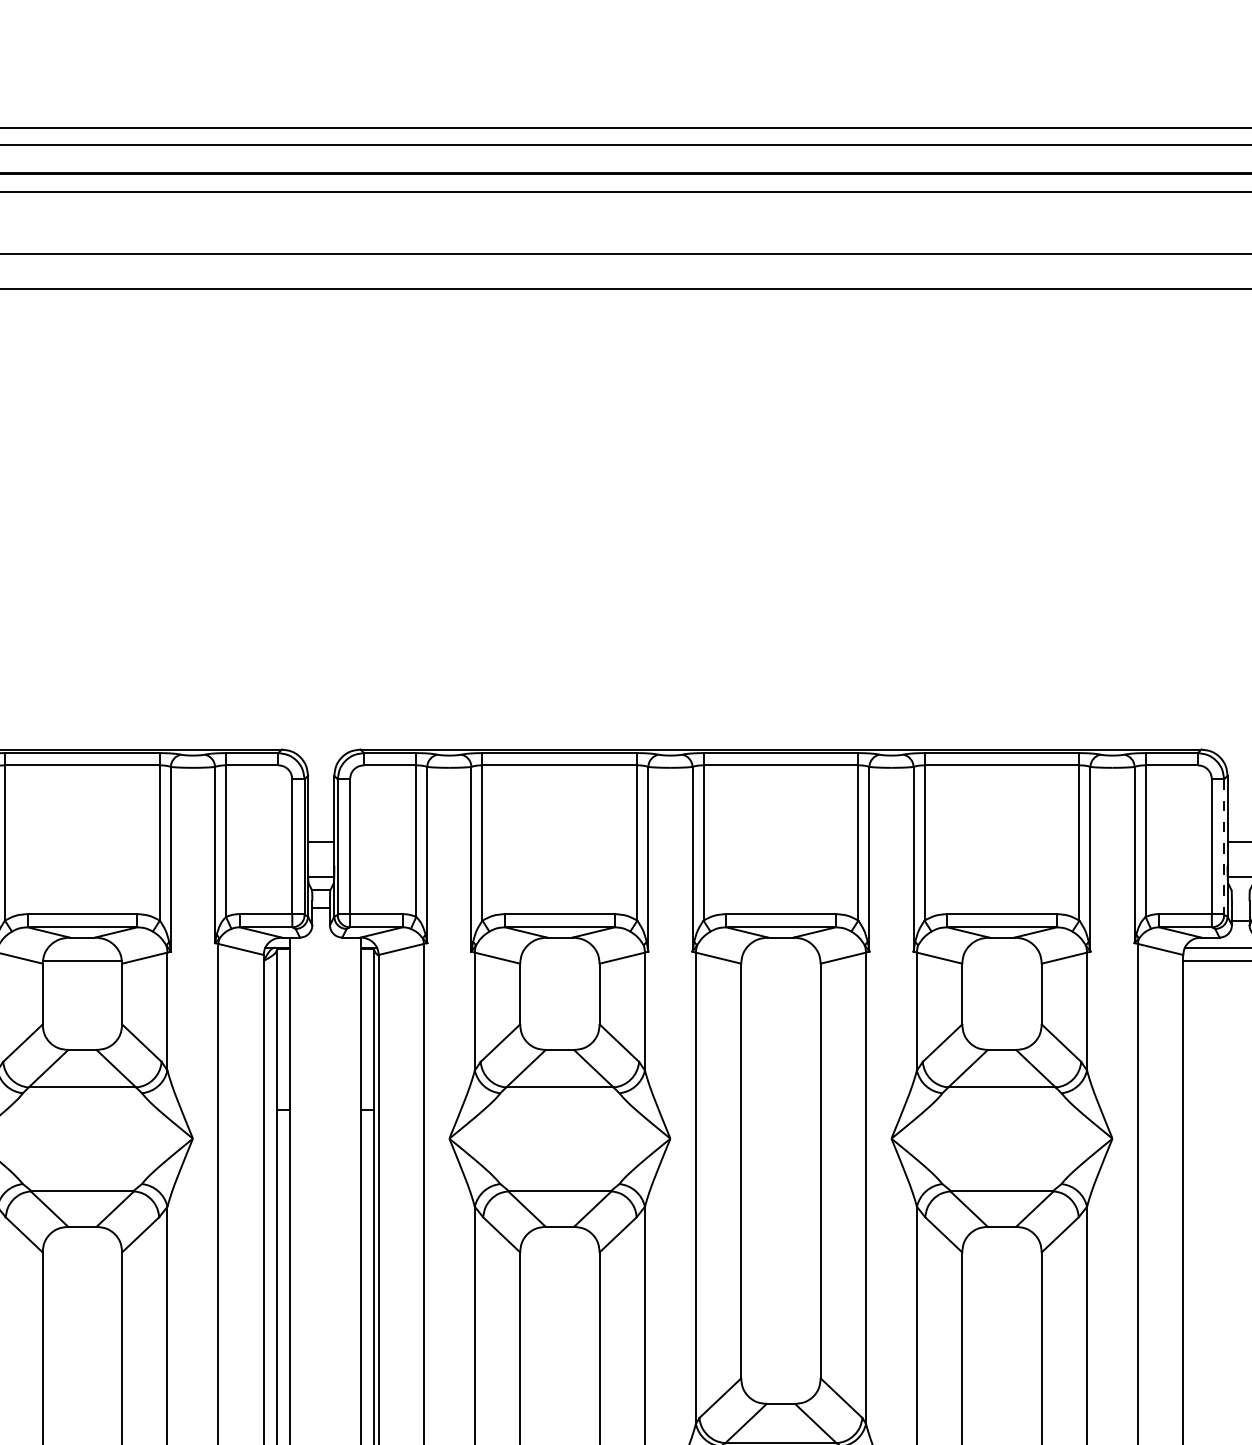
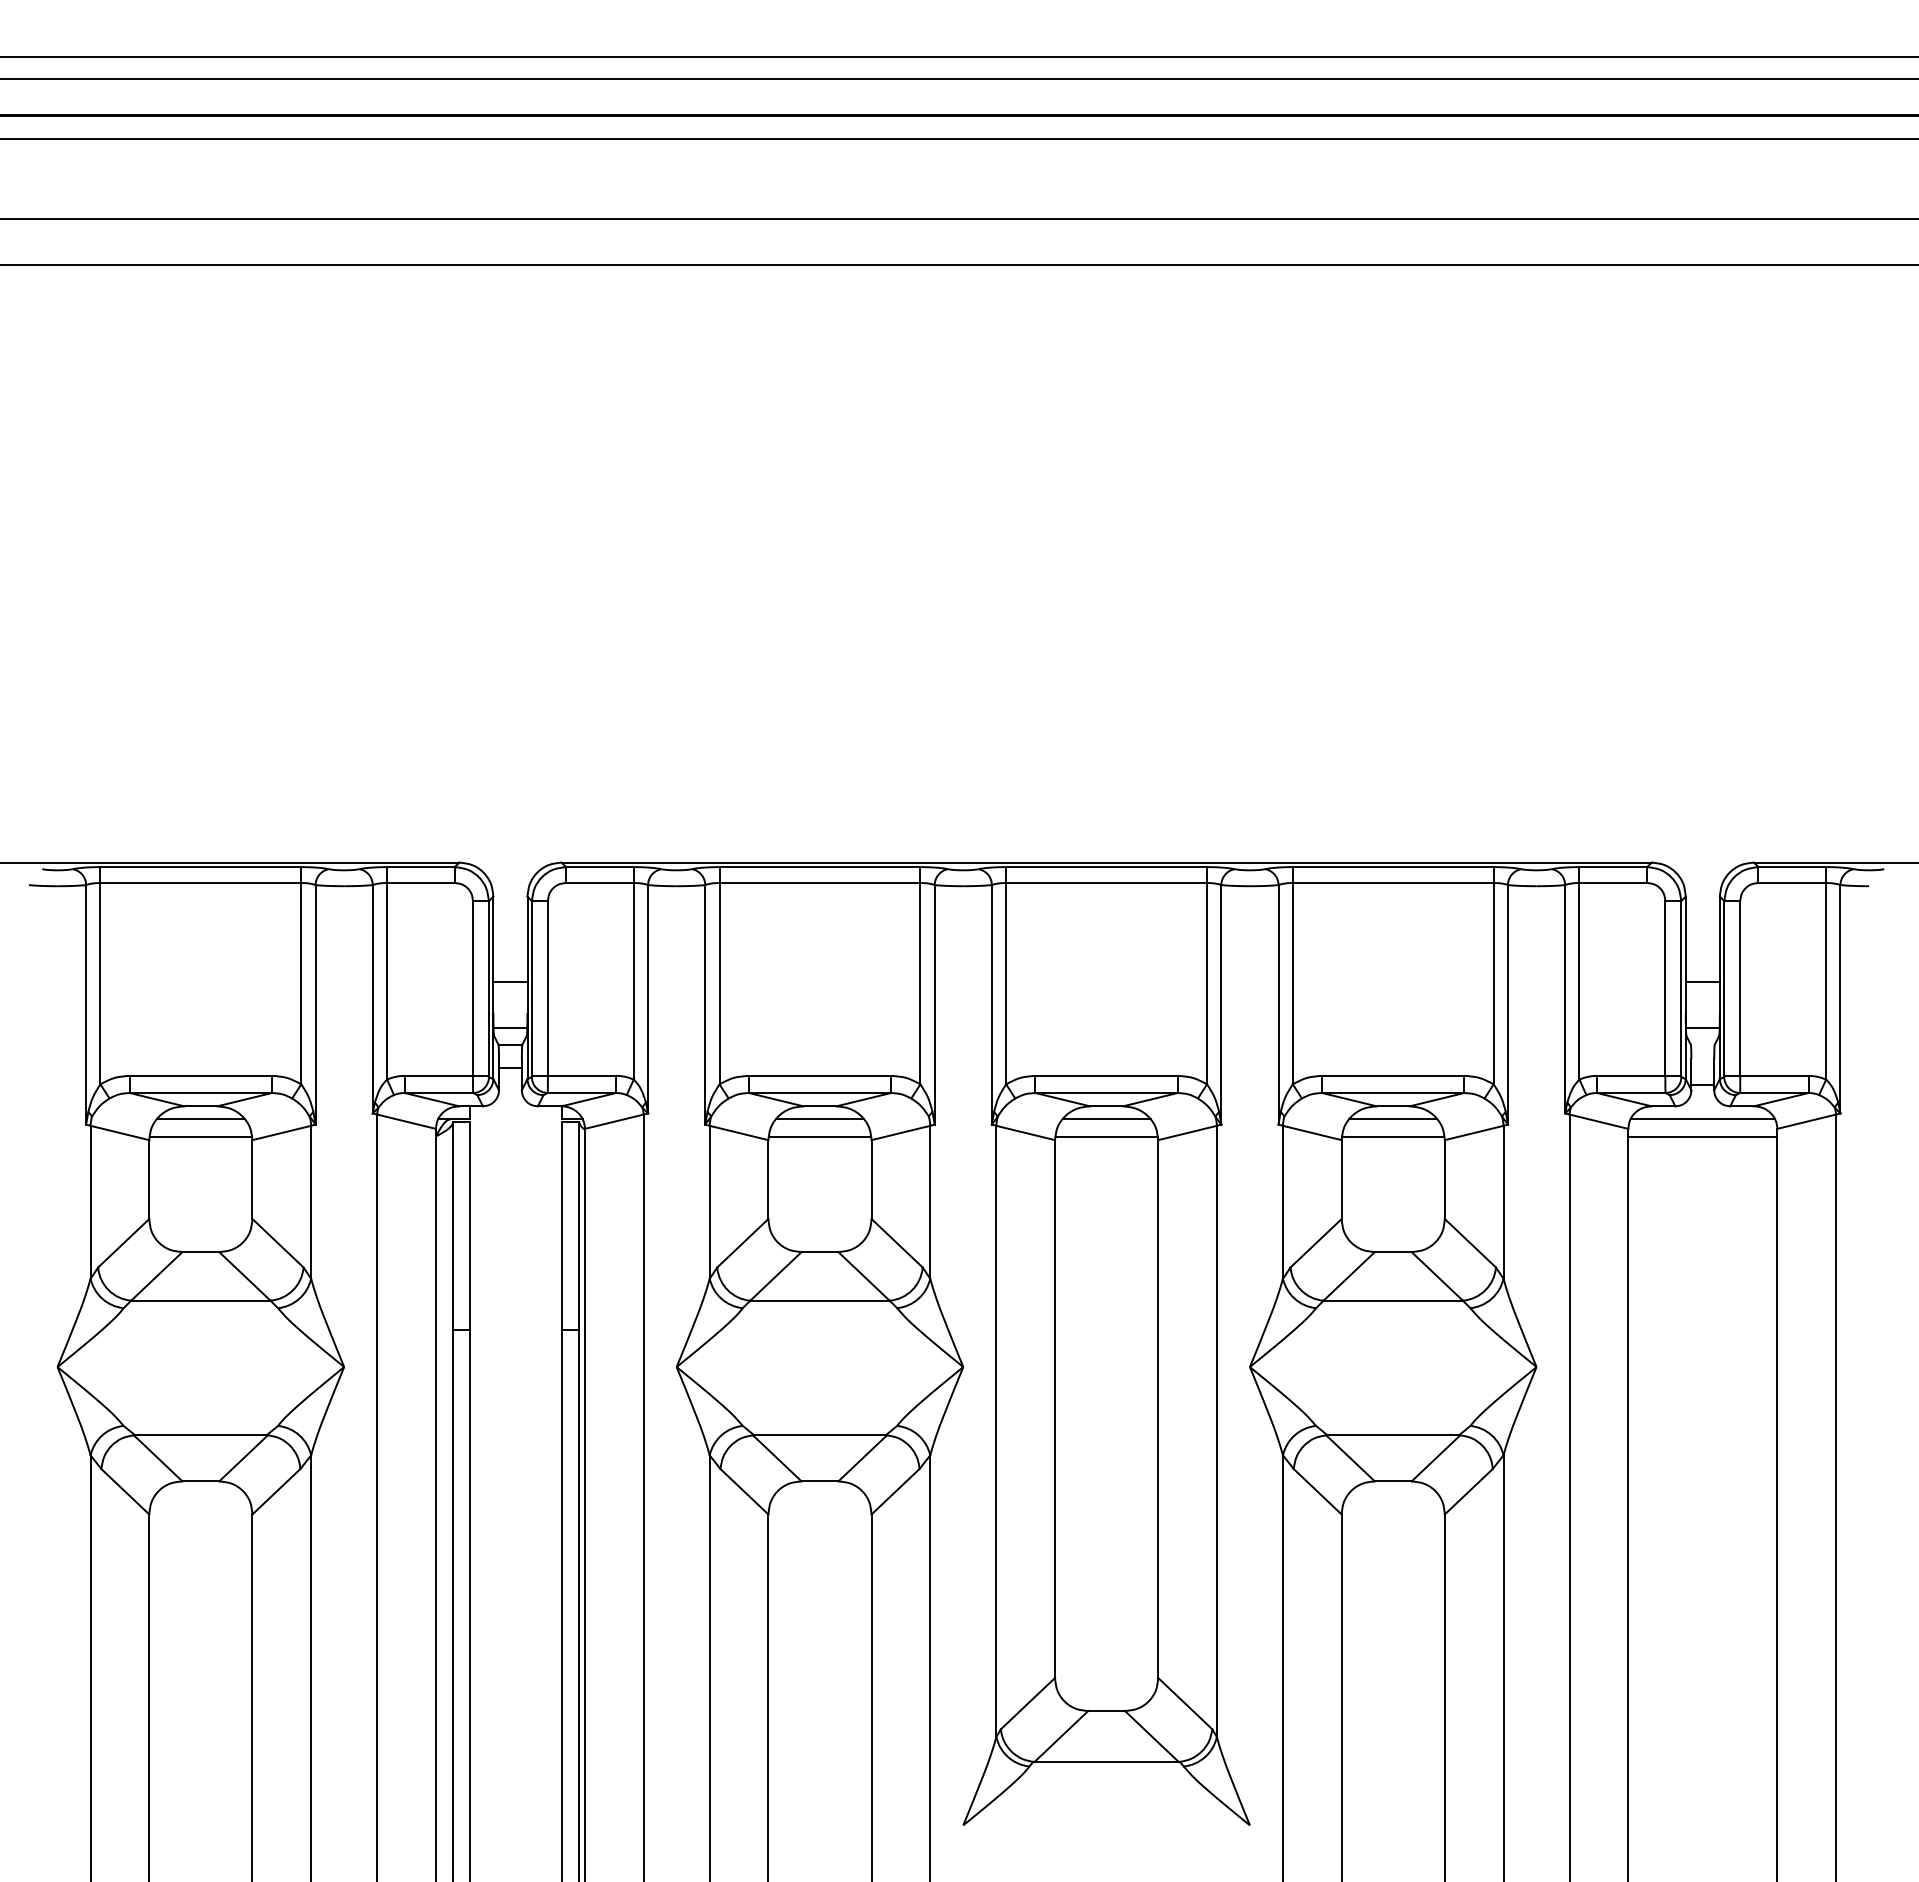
line: (1224, 847) -> (1681, 989), dashed -> solid
line: (82, 947) -> (200, 1119), added
line: (559, 947) -> (819, 1119), added
line: (780, 947) -> (1106, 1119), added
line: (1002, 947) -> (1393, 1119), added
line: (559, 960) -> (819, 1136), added
line: (780, 960) -> (1106, 1136), added
line: (1002, 960) -> (1393, 1136), added

